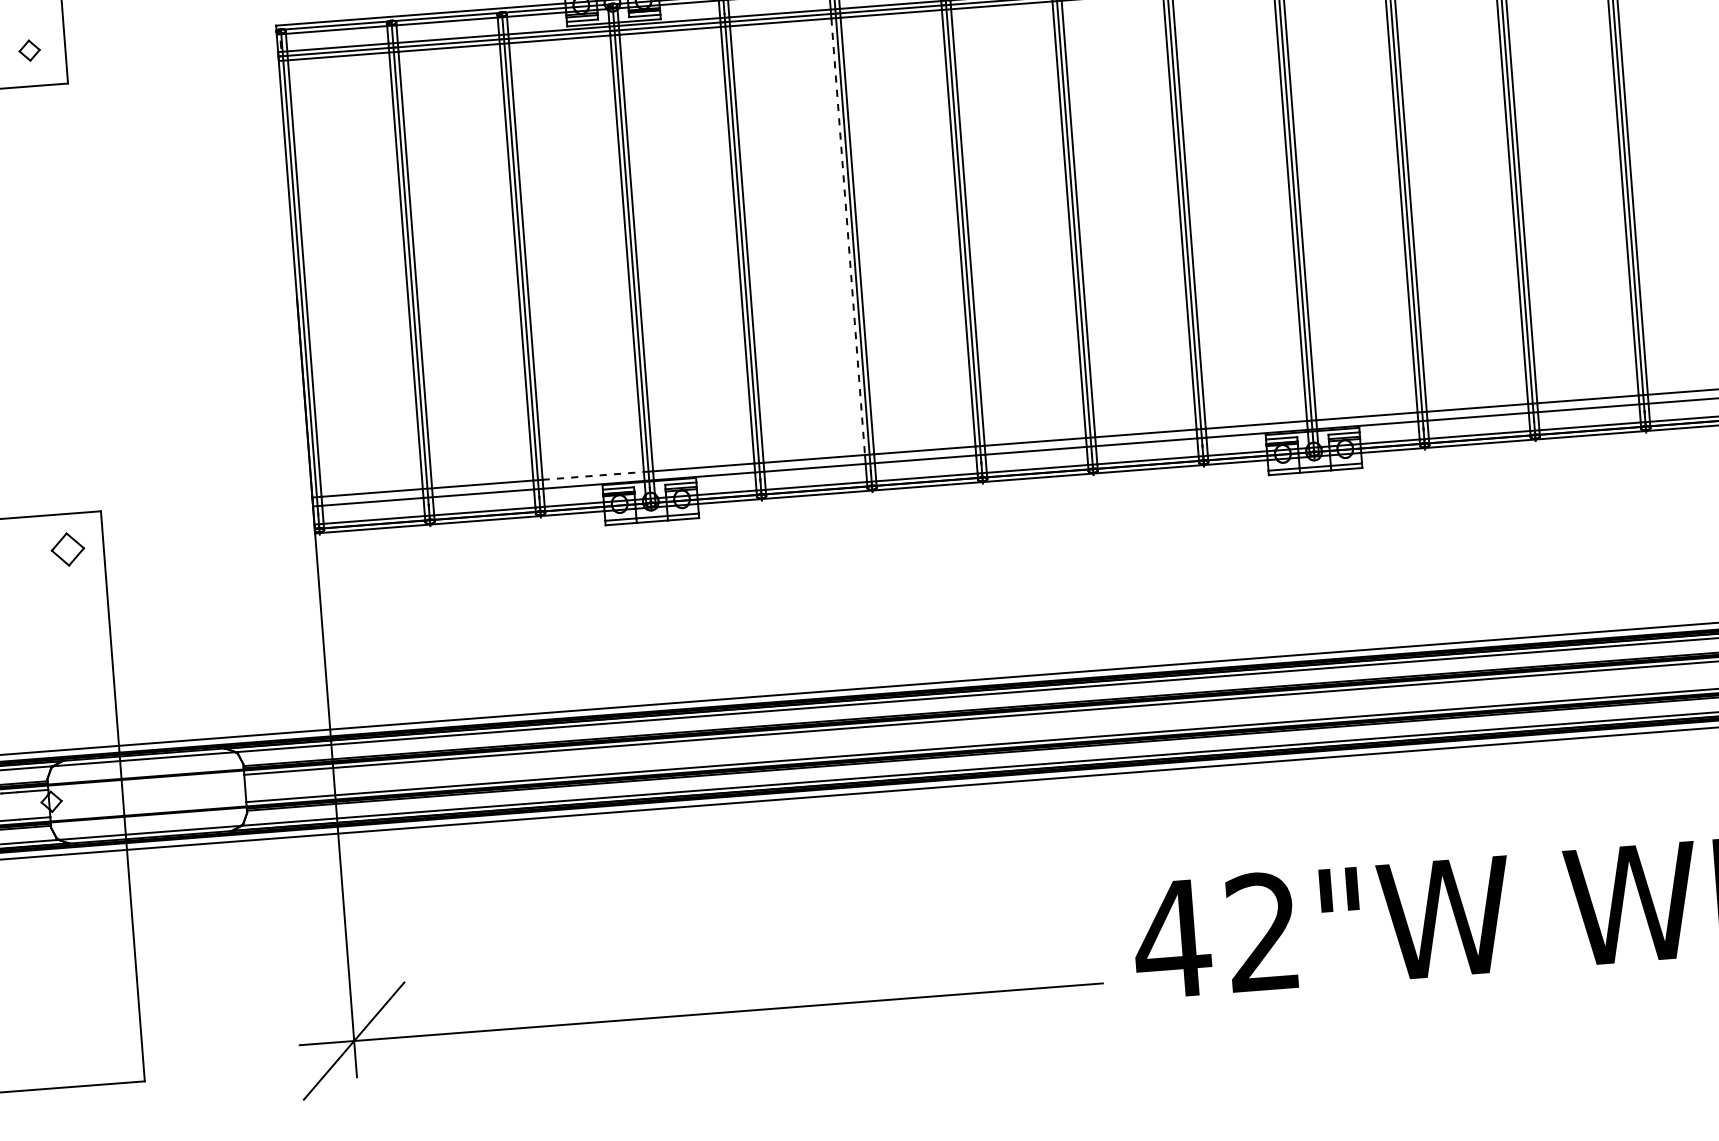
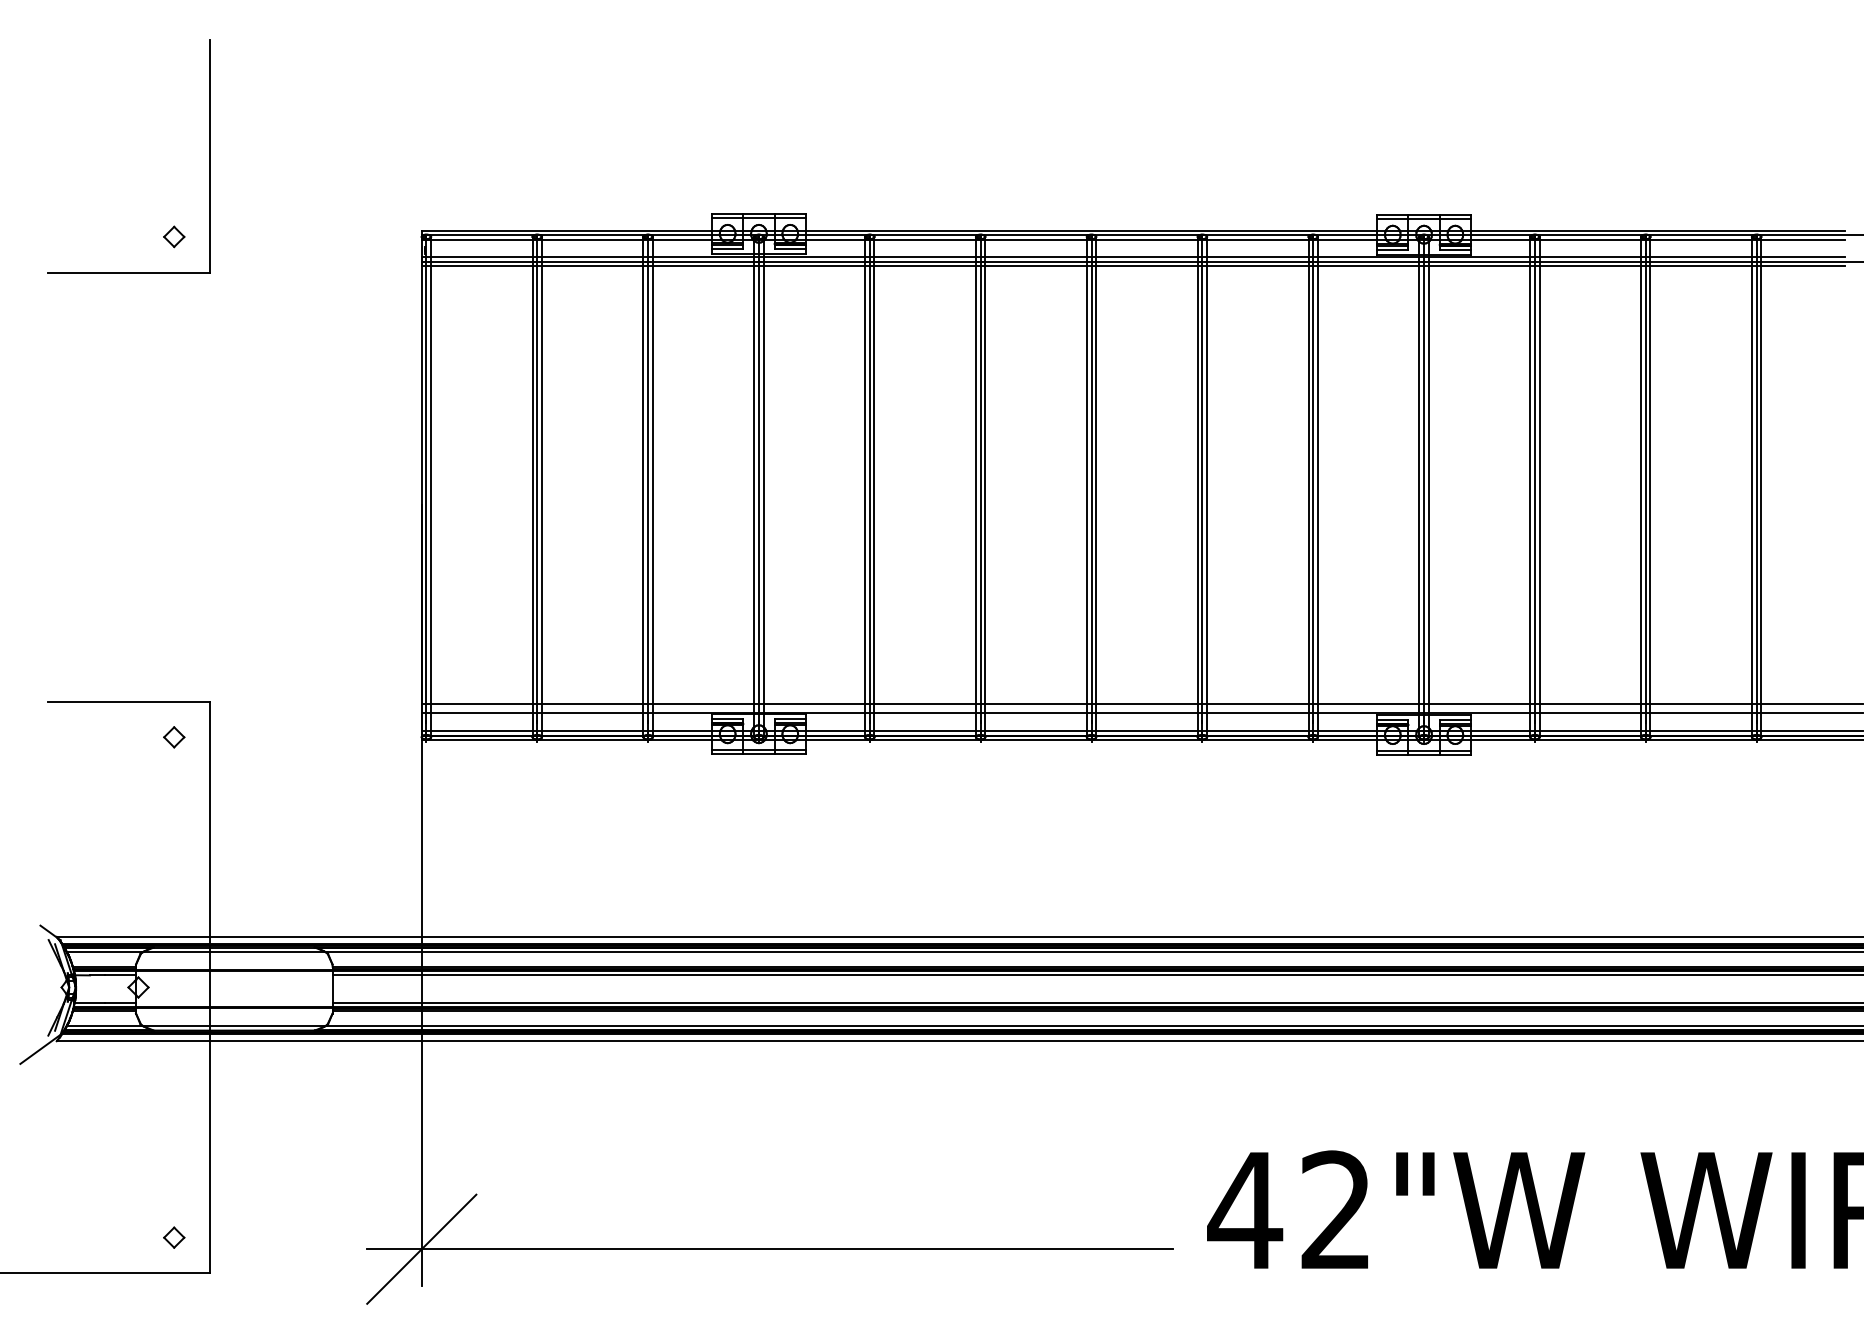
line: (848, 236) -> (976, 485), dashed -> solid
line: (593, 476) -> (703, 704), dashed -> solid
part: (68, 549) -> (174, 737), size x0.62
part: (106, 1048) -> (174, 1237), added

